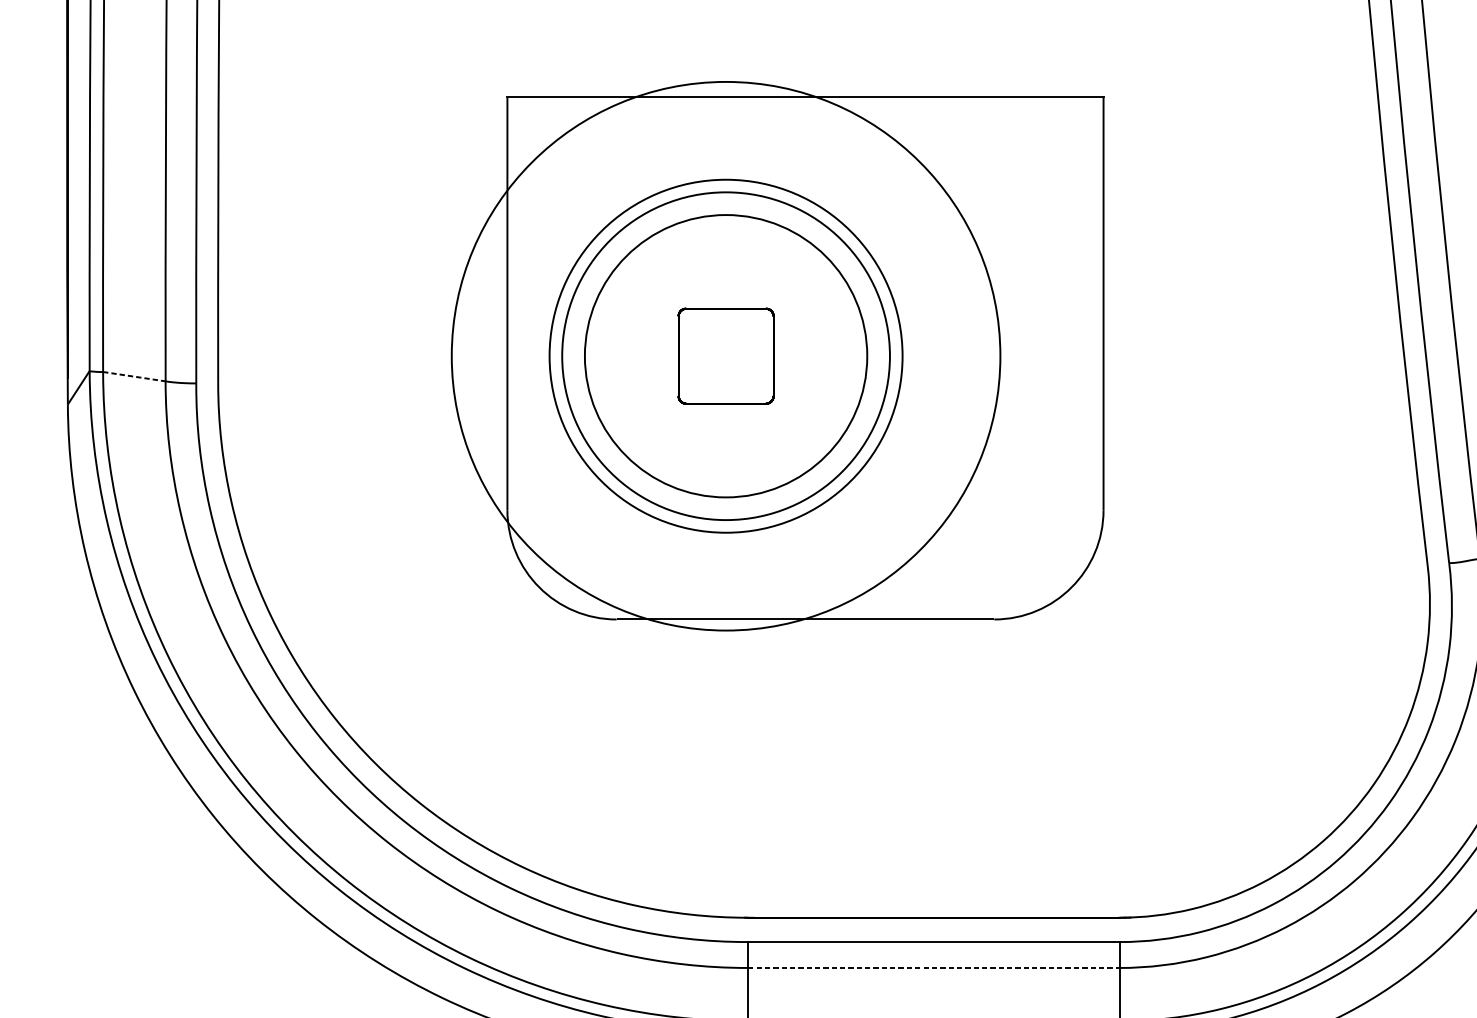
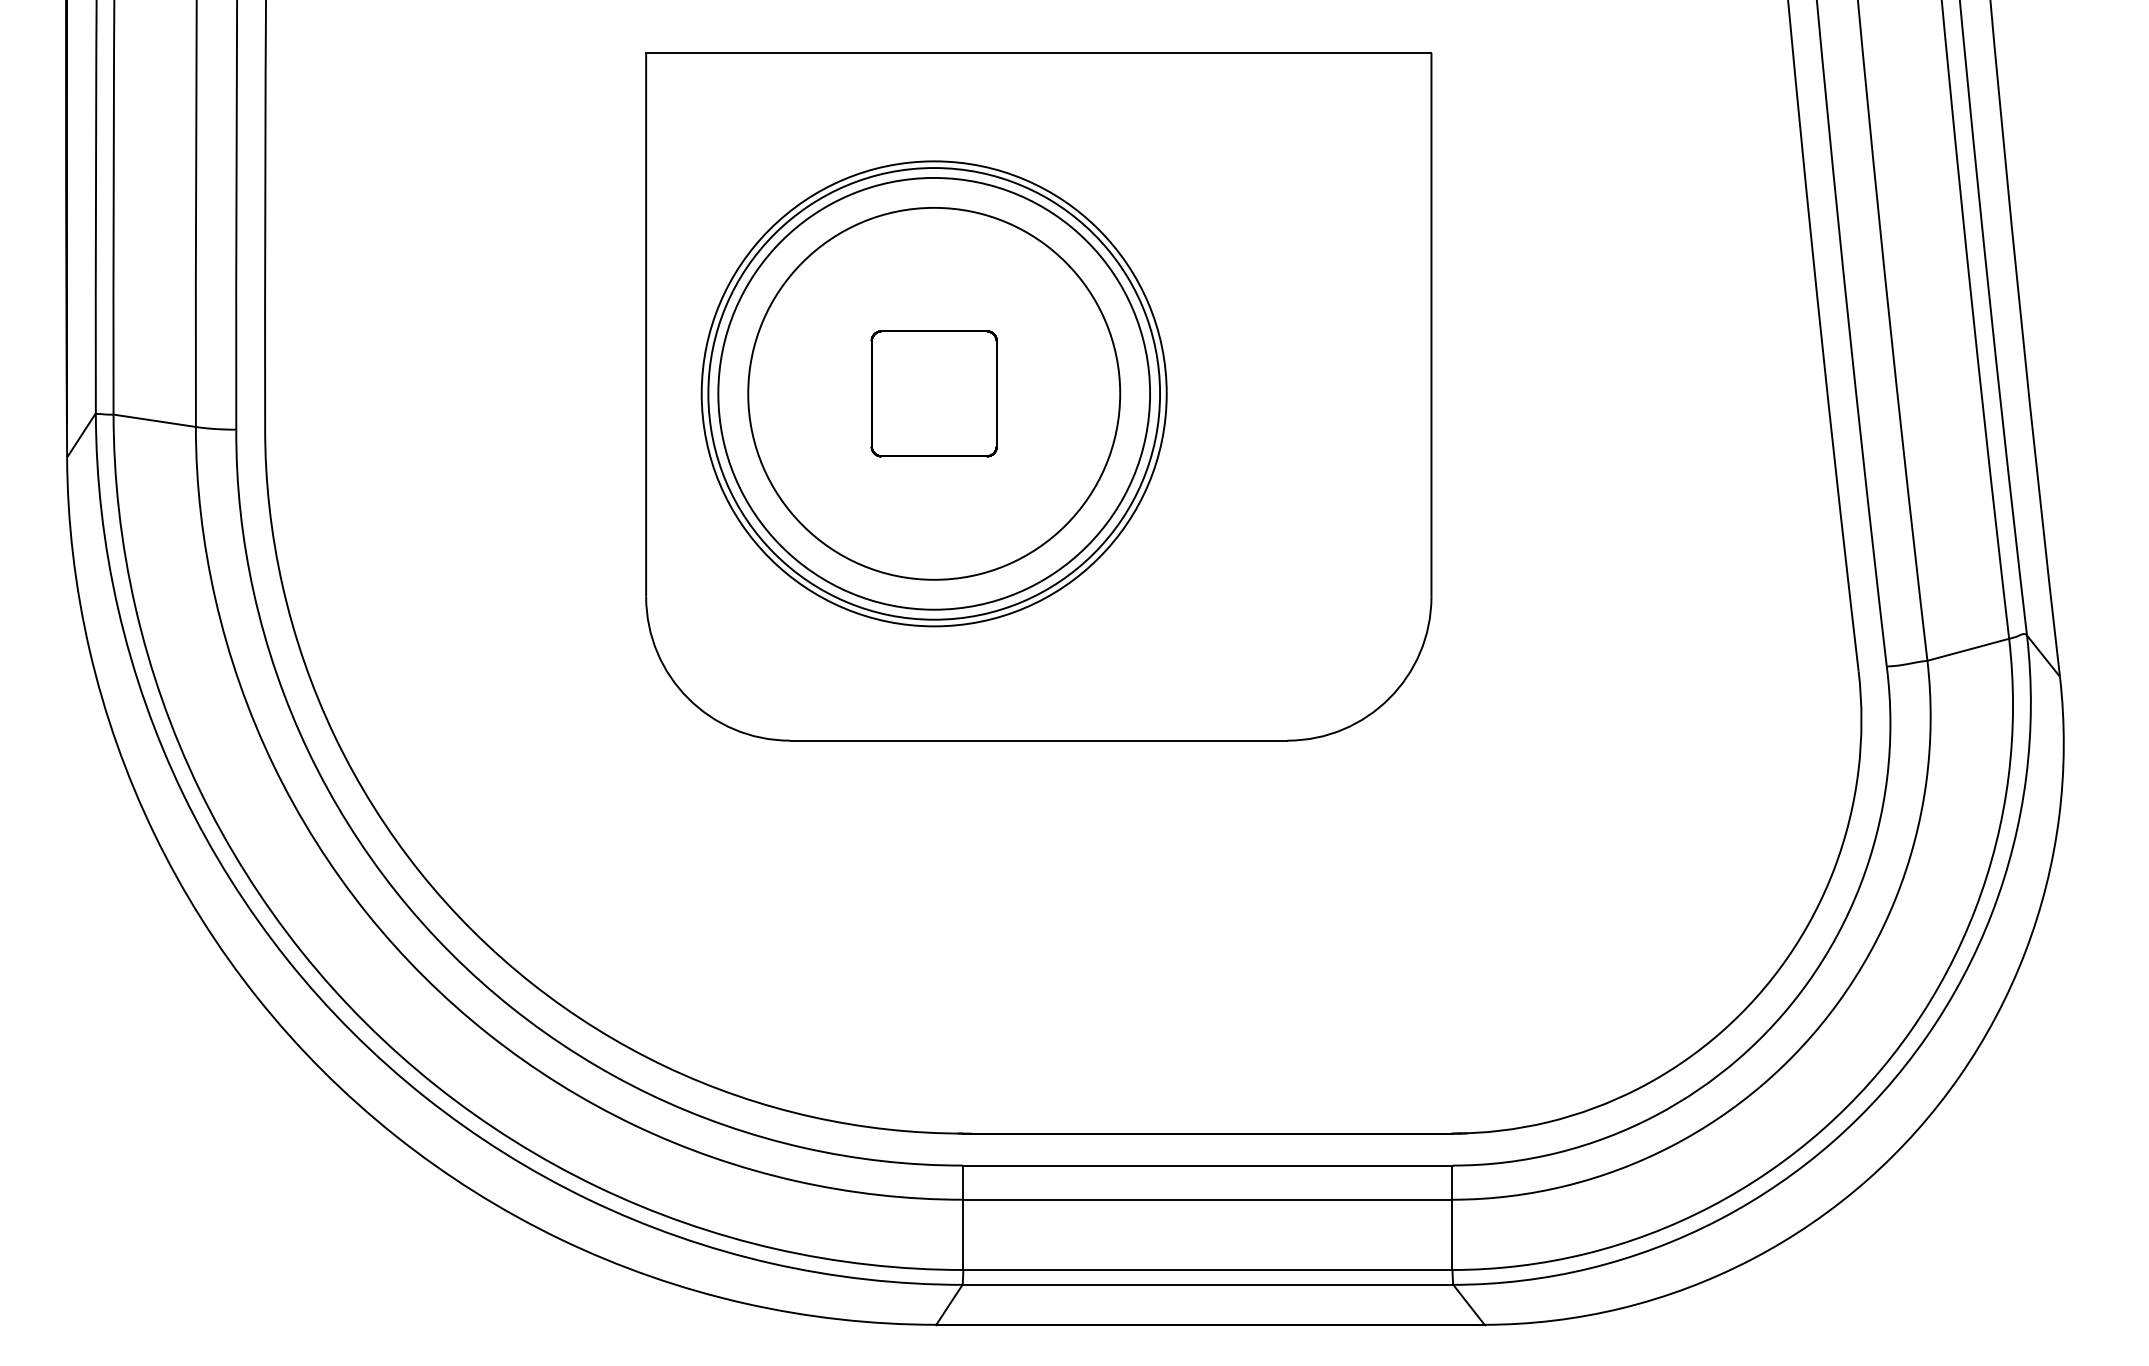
circle: (726, 355) -> (934, 393), size x0.62
line: (134, 376) -> (154, 420), dashed -> solid
line: (933, 967) -> (1207, 1199), dashed -> solid

